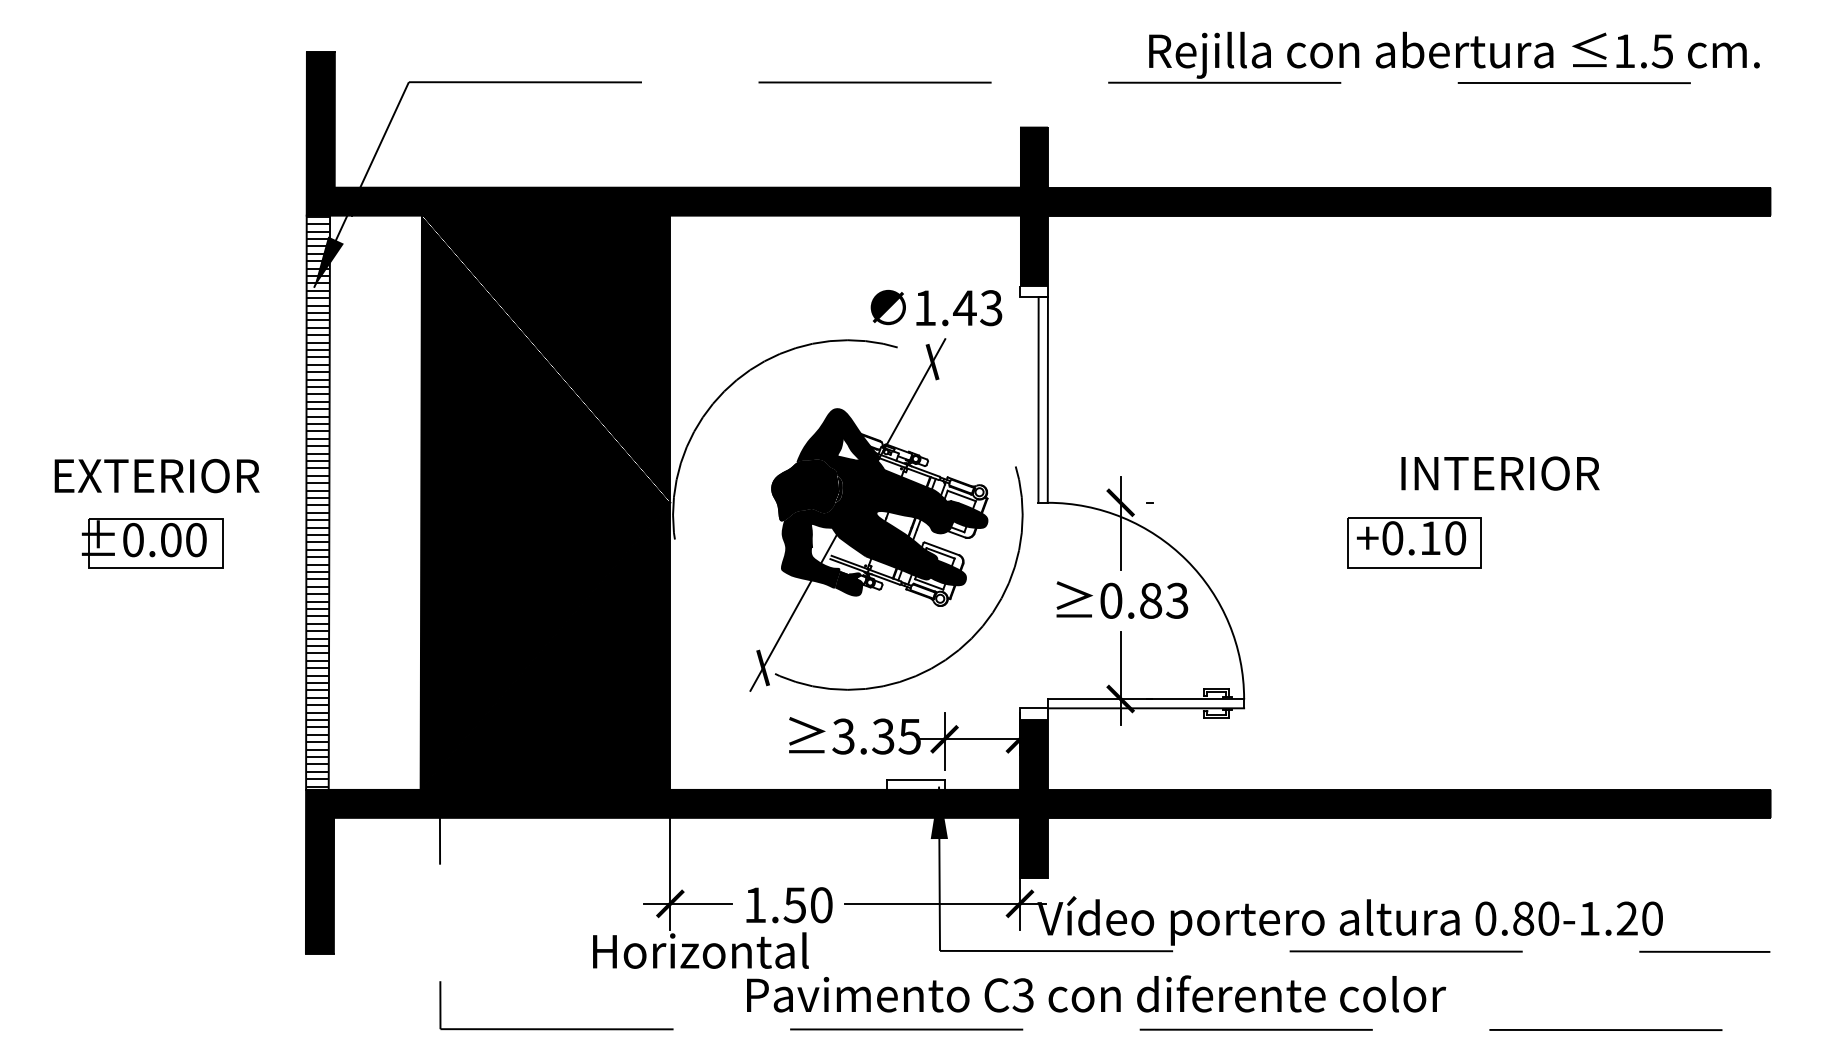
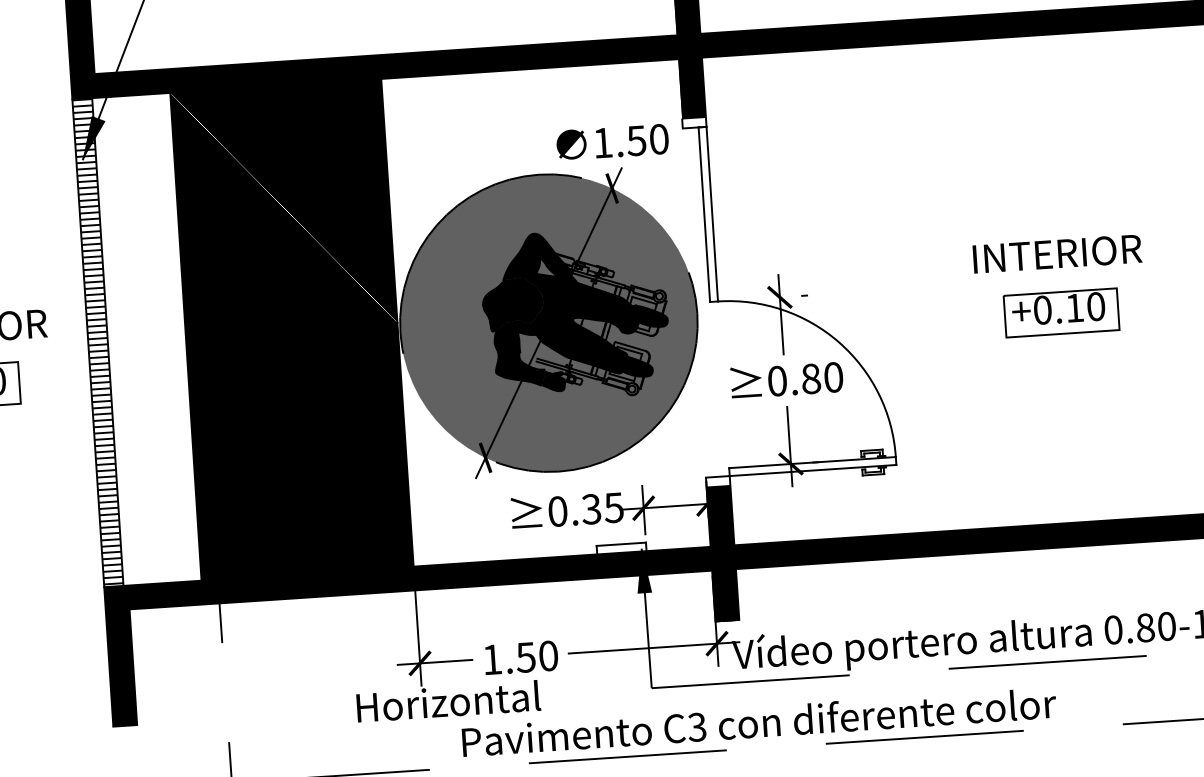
text: (977, 308) -> (647, 140), 1.43 -> 1.50
text: (1500, 473) -> (1057, 253), moved
fill: (847, 514) -> (548, 322), added
part: (1414, 542) -> (1061, 312), moved
text: (1177, 600) -> (833, 377), 0.83 -> 0.80
text: (843, 736) -> (557, 511), 3.35 -> 0.35
text: (1096, 993) -> (759, 721), moved

